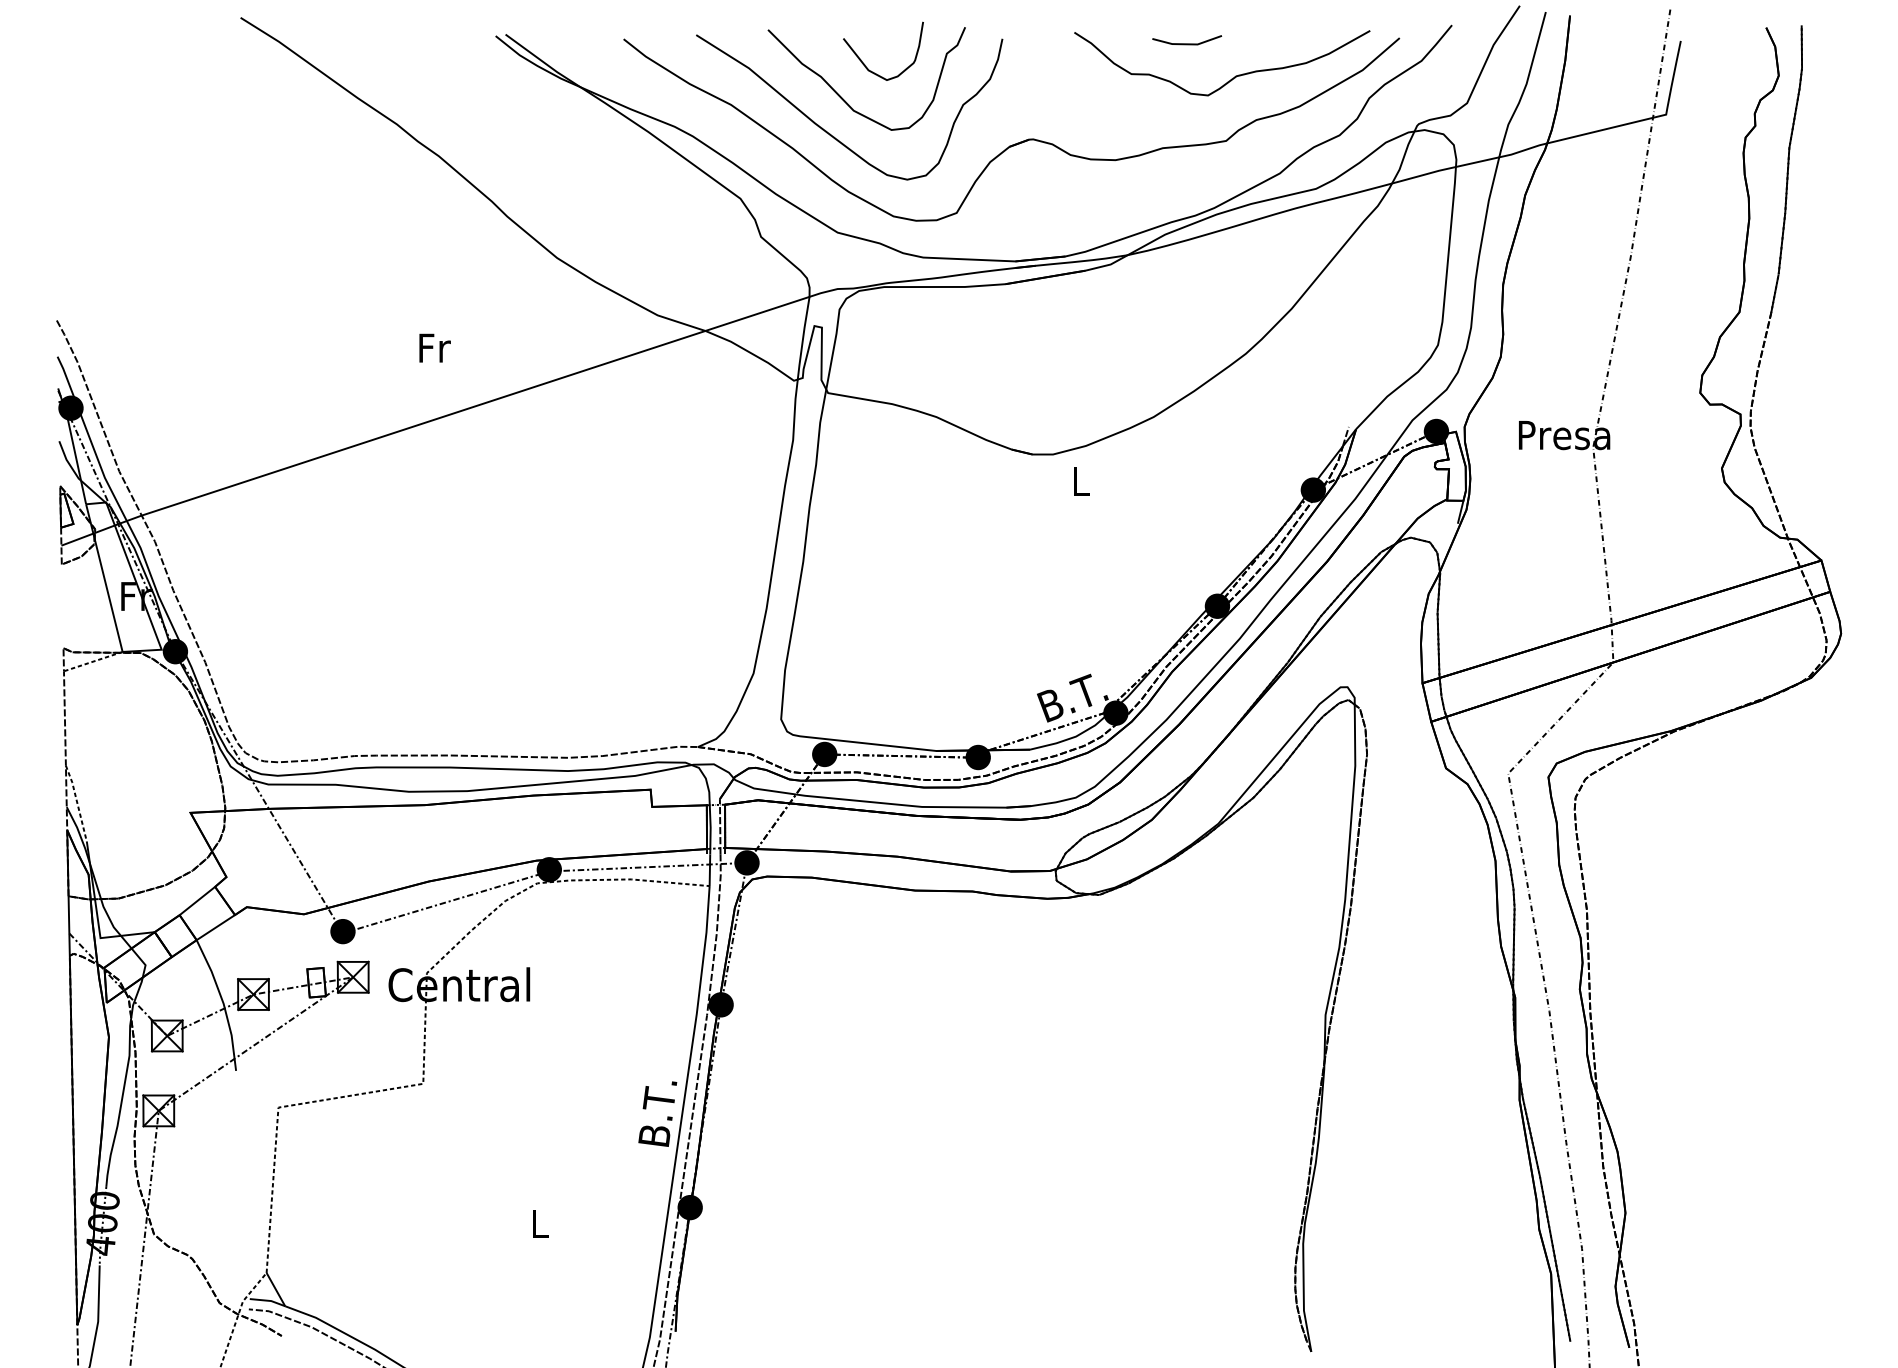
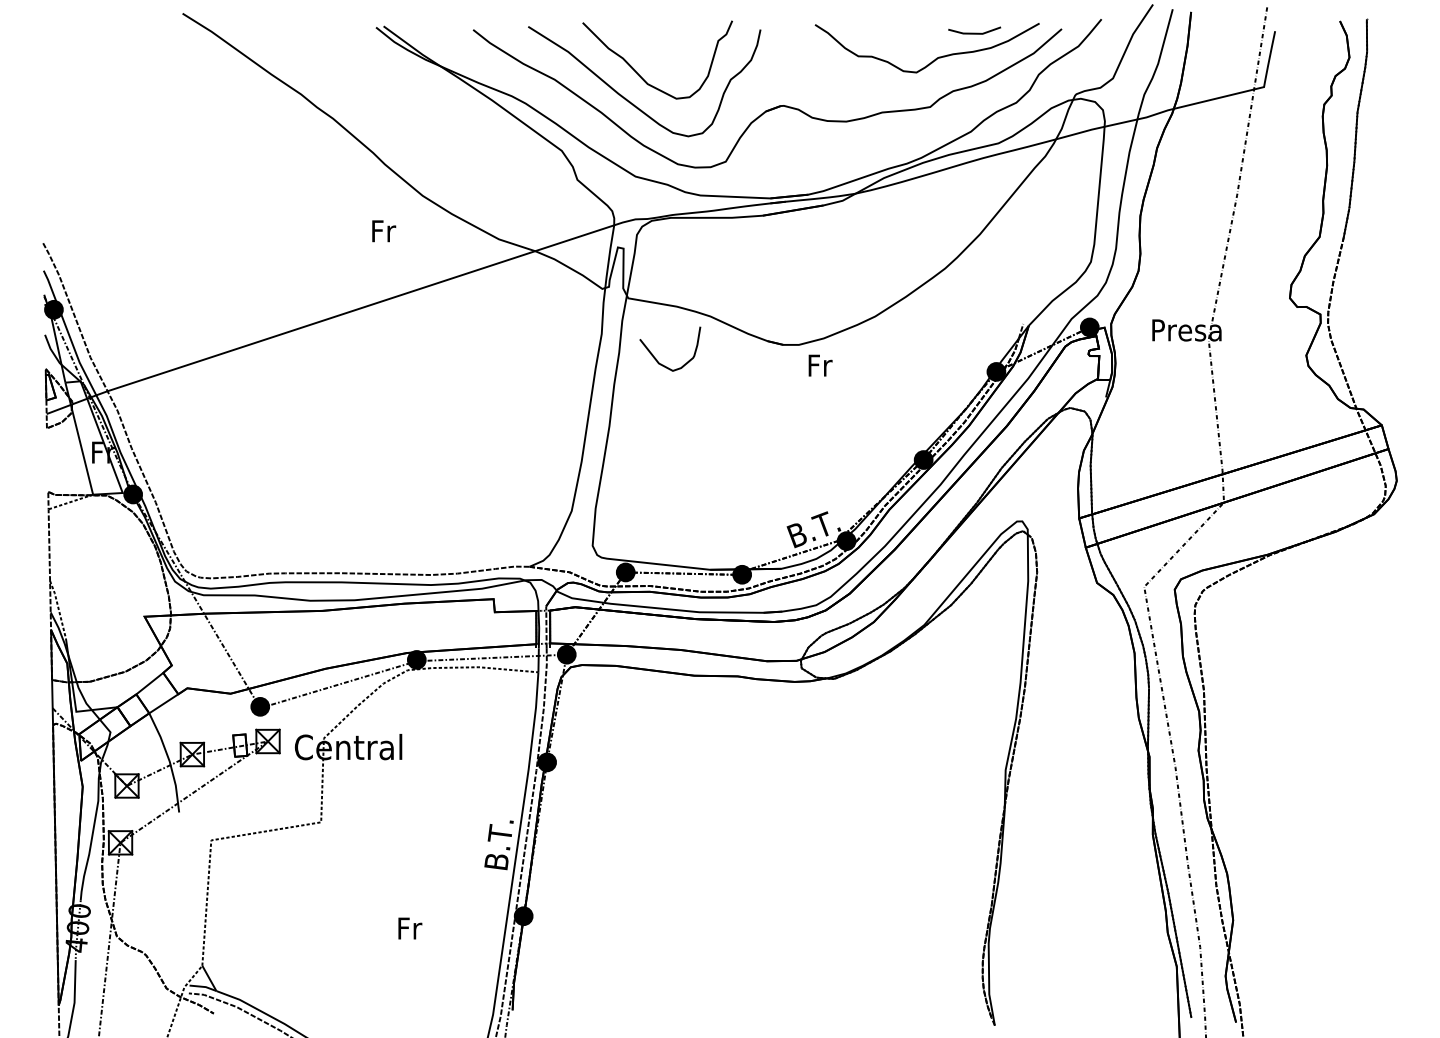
line: (1186, 42) -> (974, 32), moved
curve: (865, 63) -> (656, 358), moved
text: (435, 348) -> (384, 231), moved
text: (1081, 481) -> (820, 365), L -> Fr
text: (541, 1223) -> (410, 928), L -> Fr

